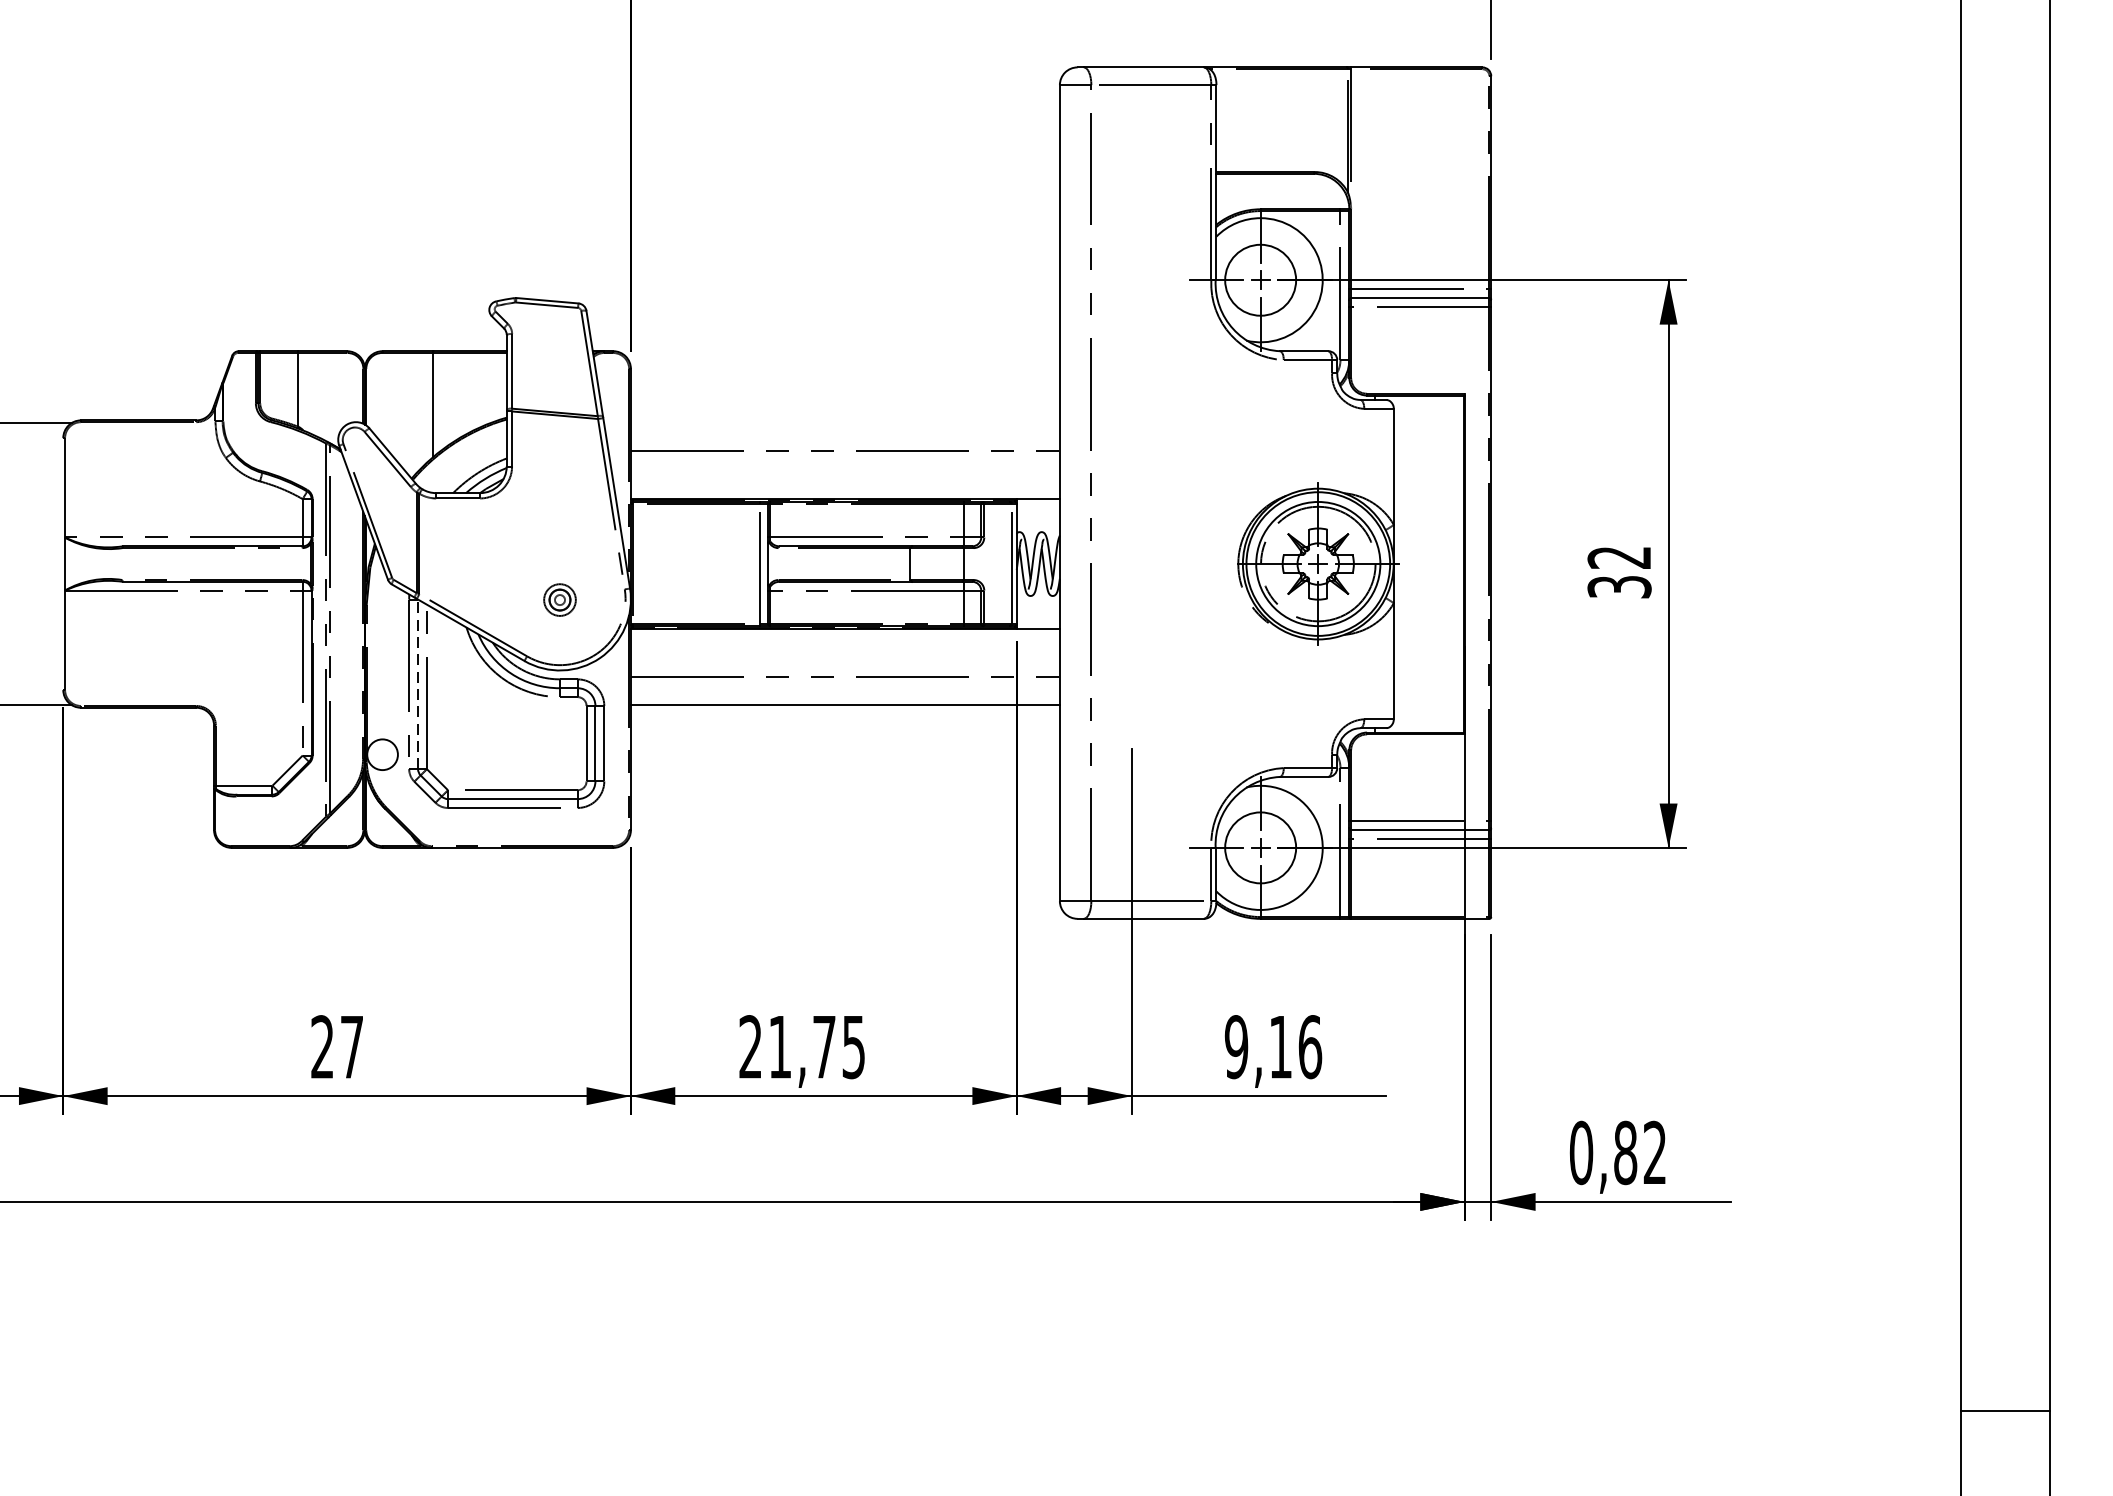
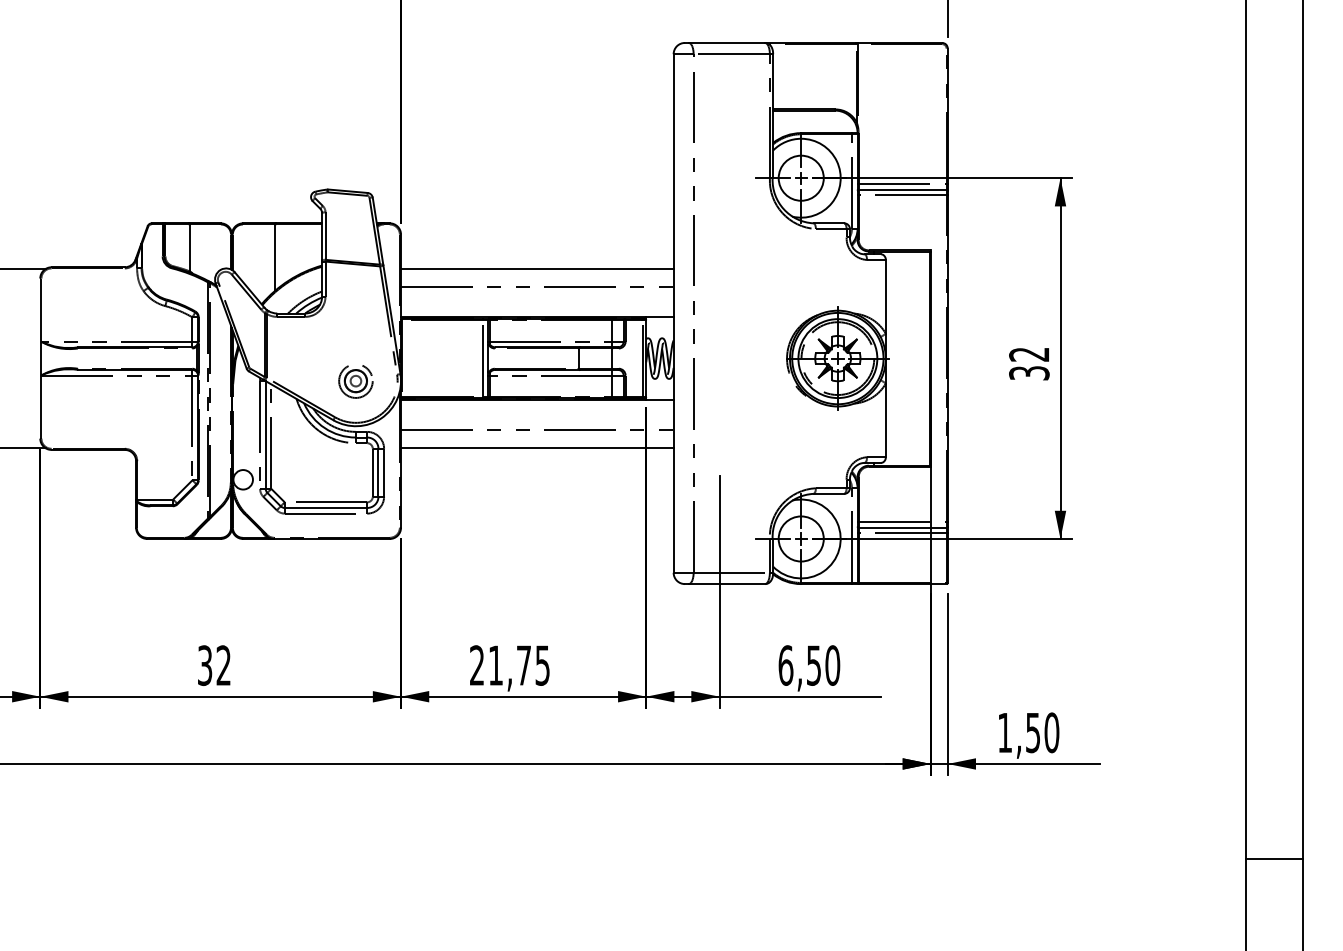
line: (845, 422) -> (537, 268), added
part: (559, 600) -> (355, 381), size x1.67
line: (417, 685) -> (265, 435), dashed -> solid
text: (337, 1046) -> (214, 665), 27 -> 32
text: (1273, 1046) -> (809, 665), 9,16 -> 6,50
text: (1618, 1152) -> (1028, 732), 0,82 -> 1,50
line: (2005, 1410) -> (1274, 858), moved

